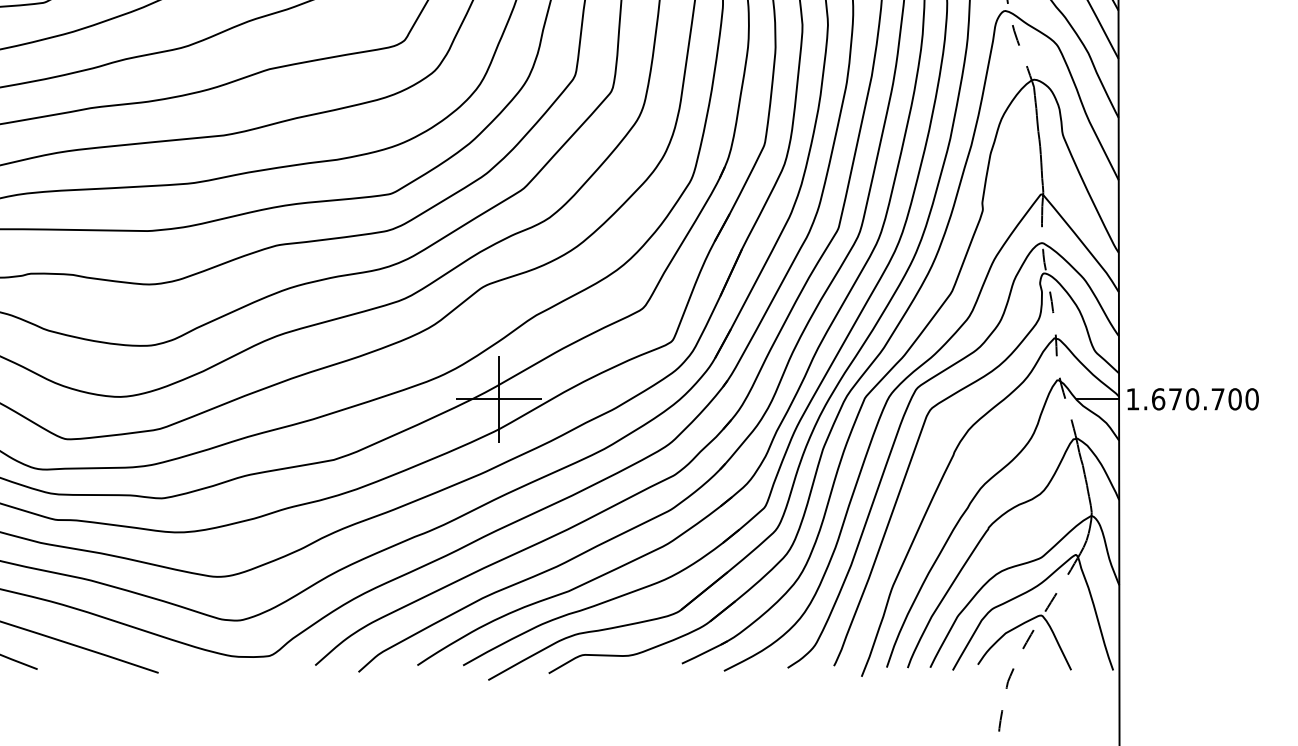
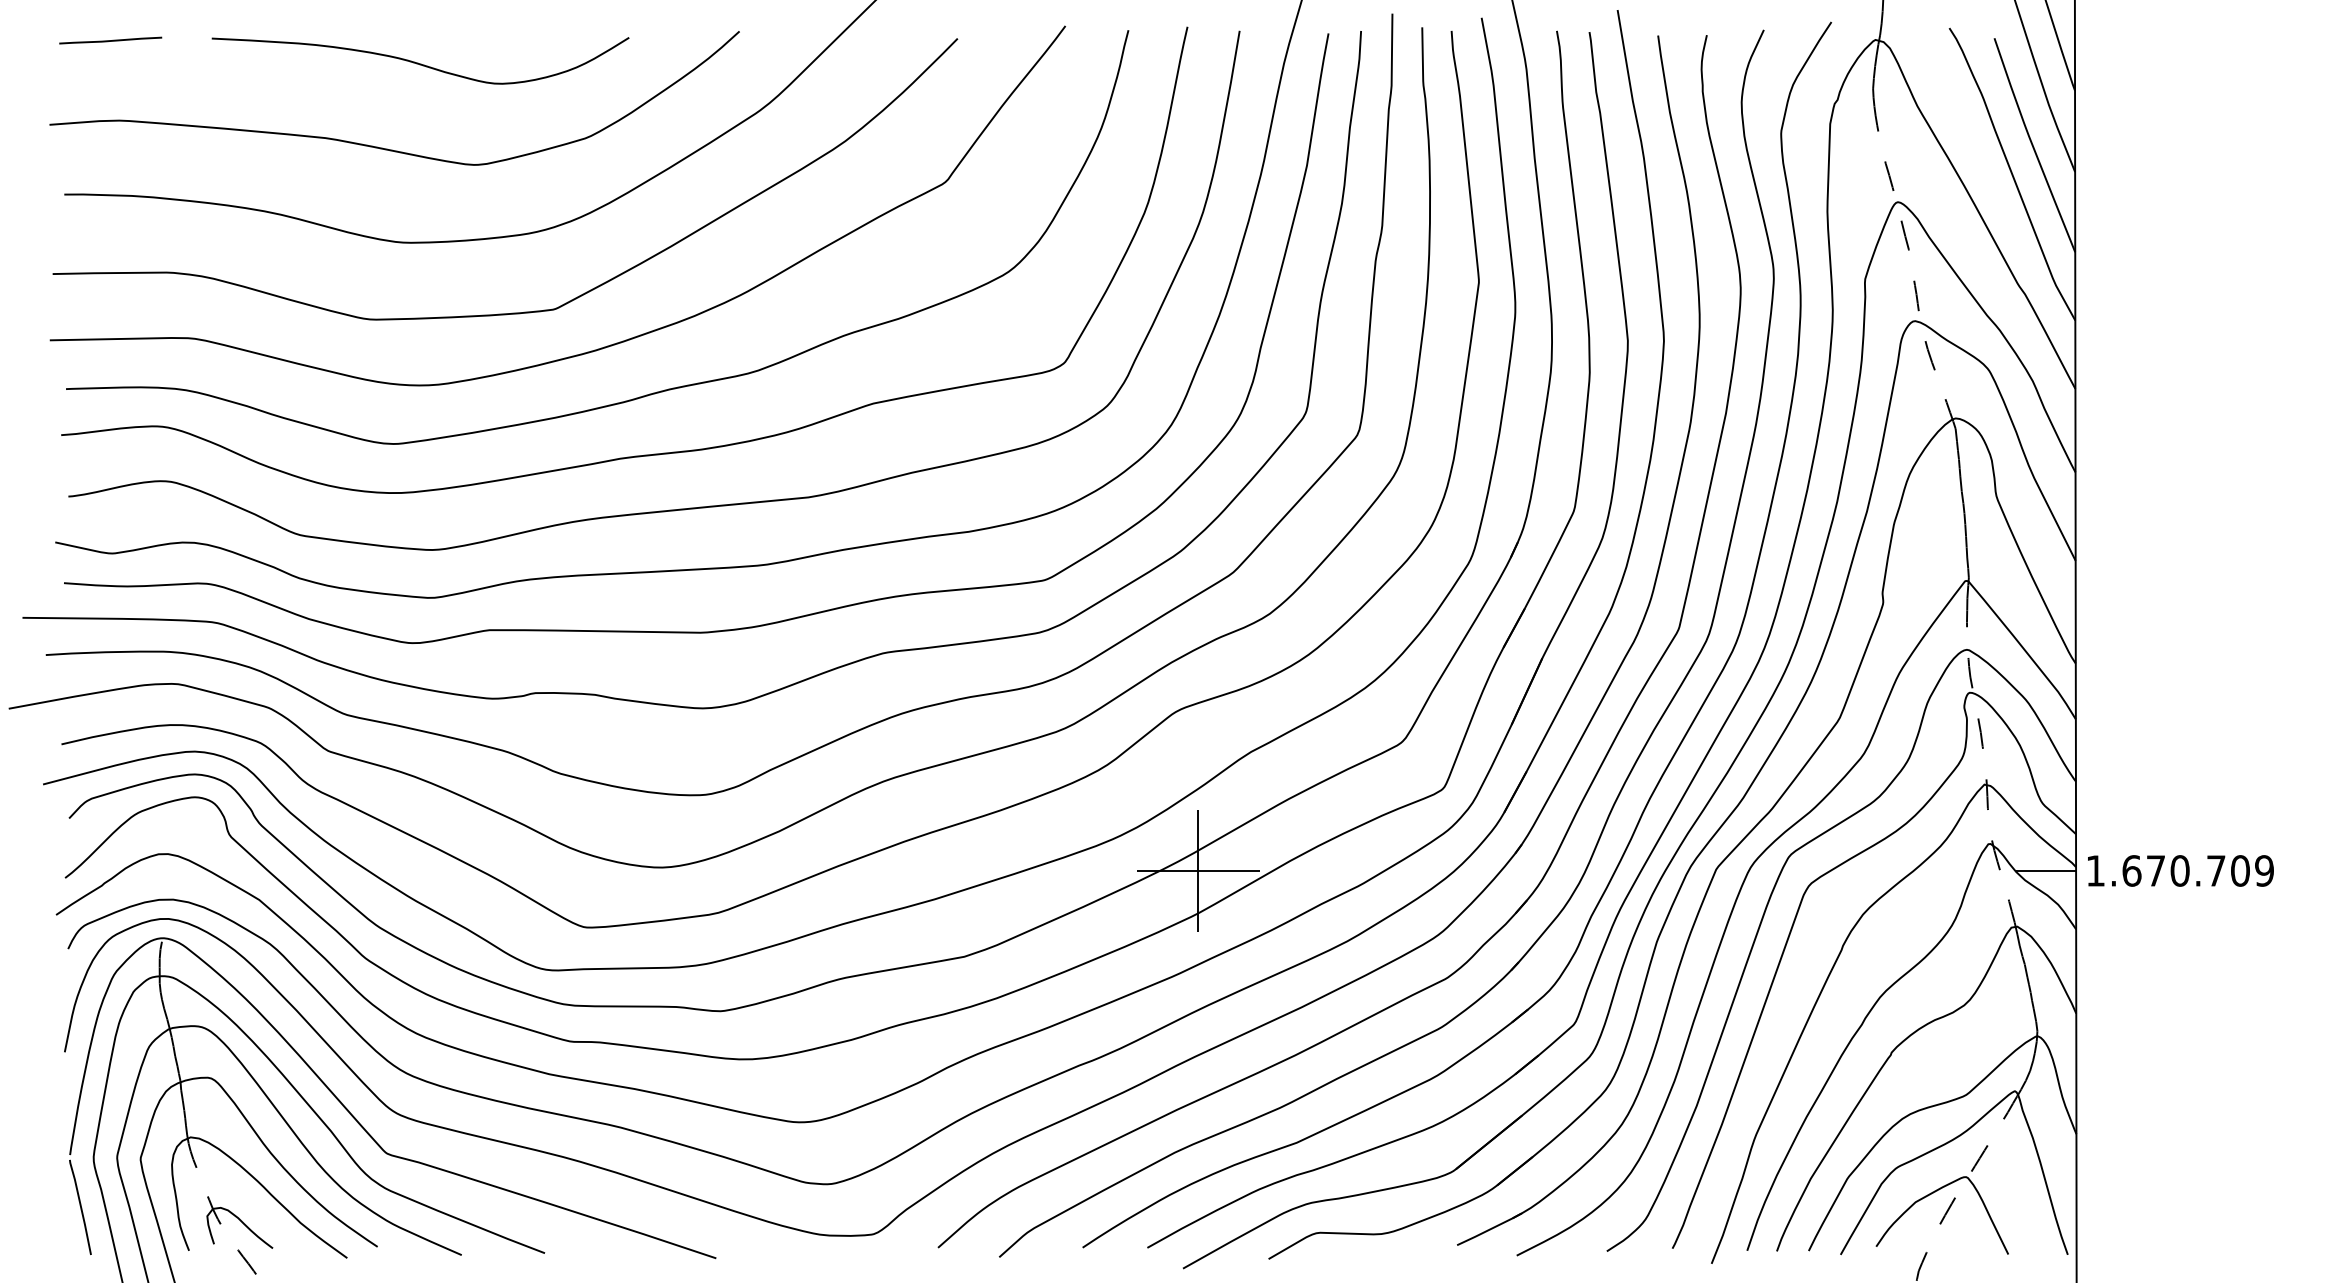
text: (1252, 398) -> (2264, 870), 1.670.700 -> 1.670.709

